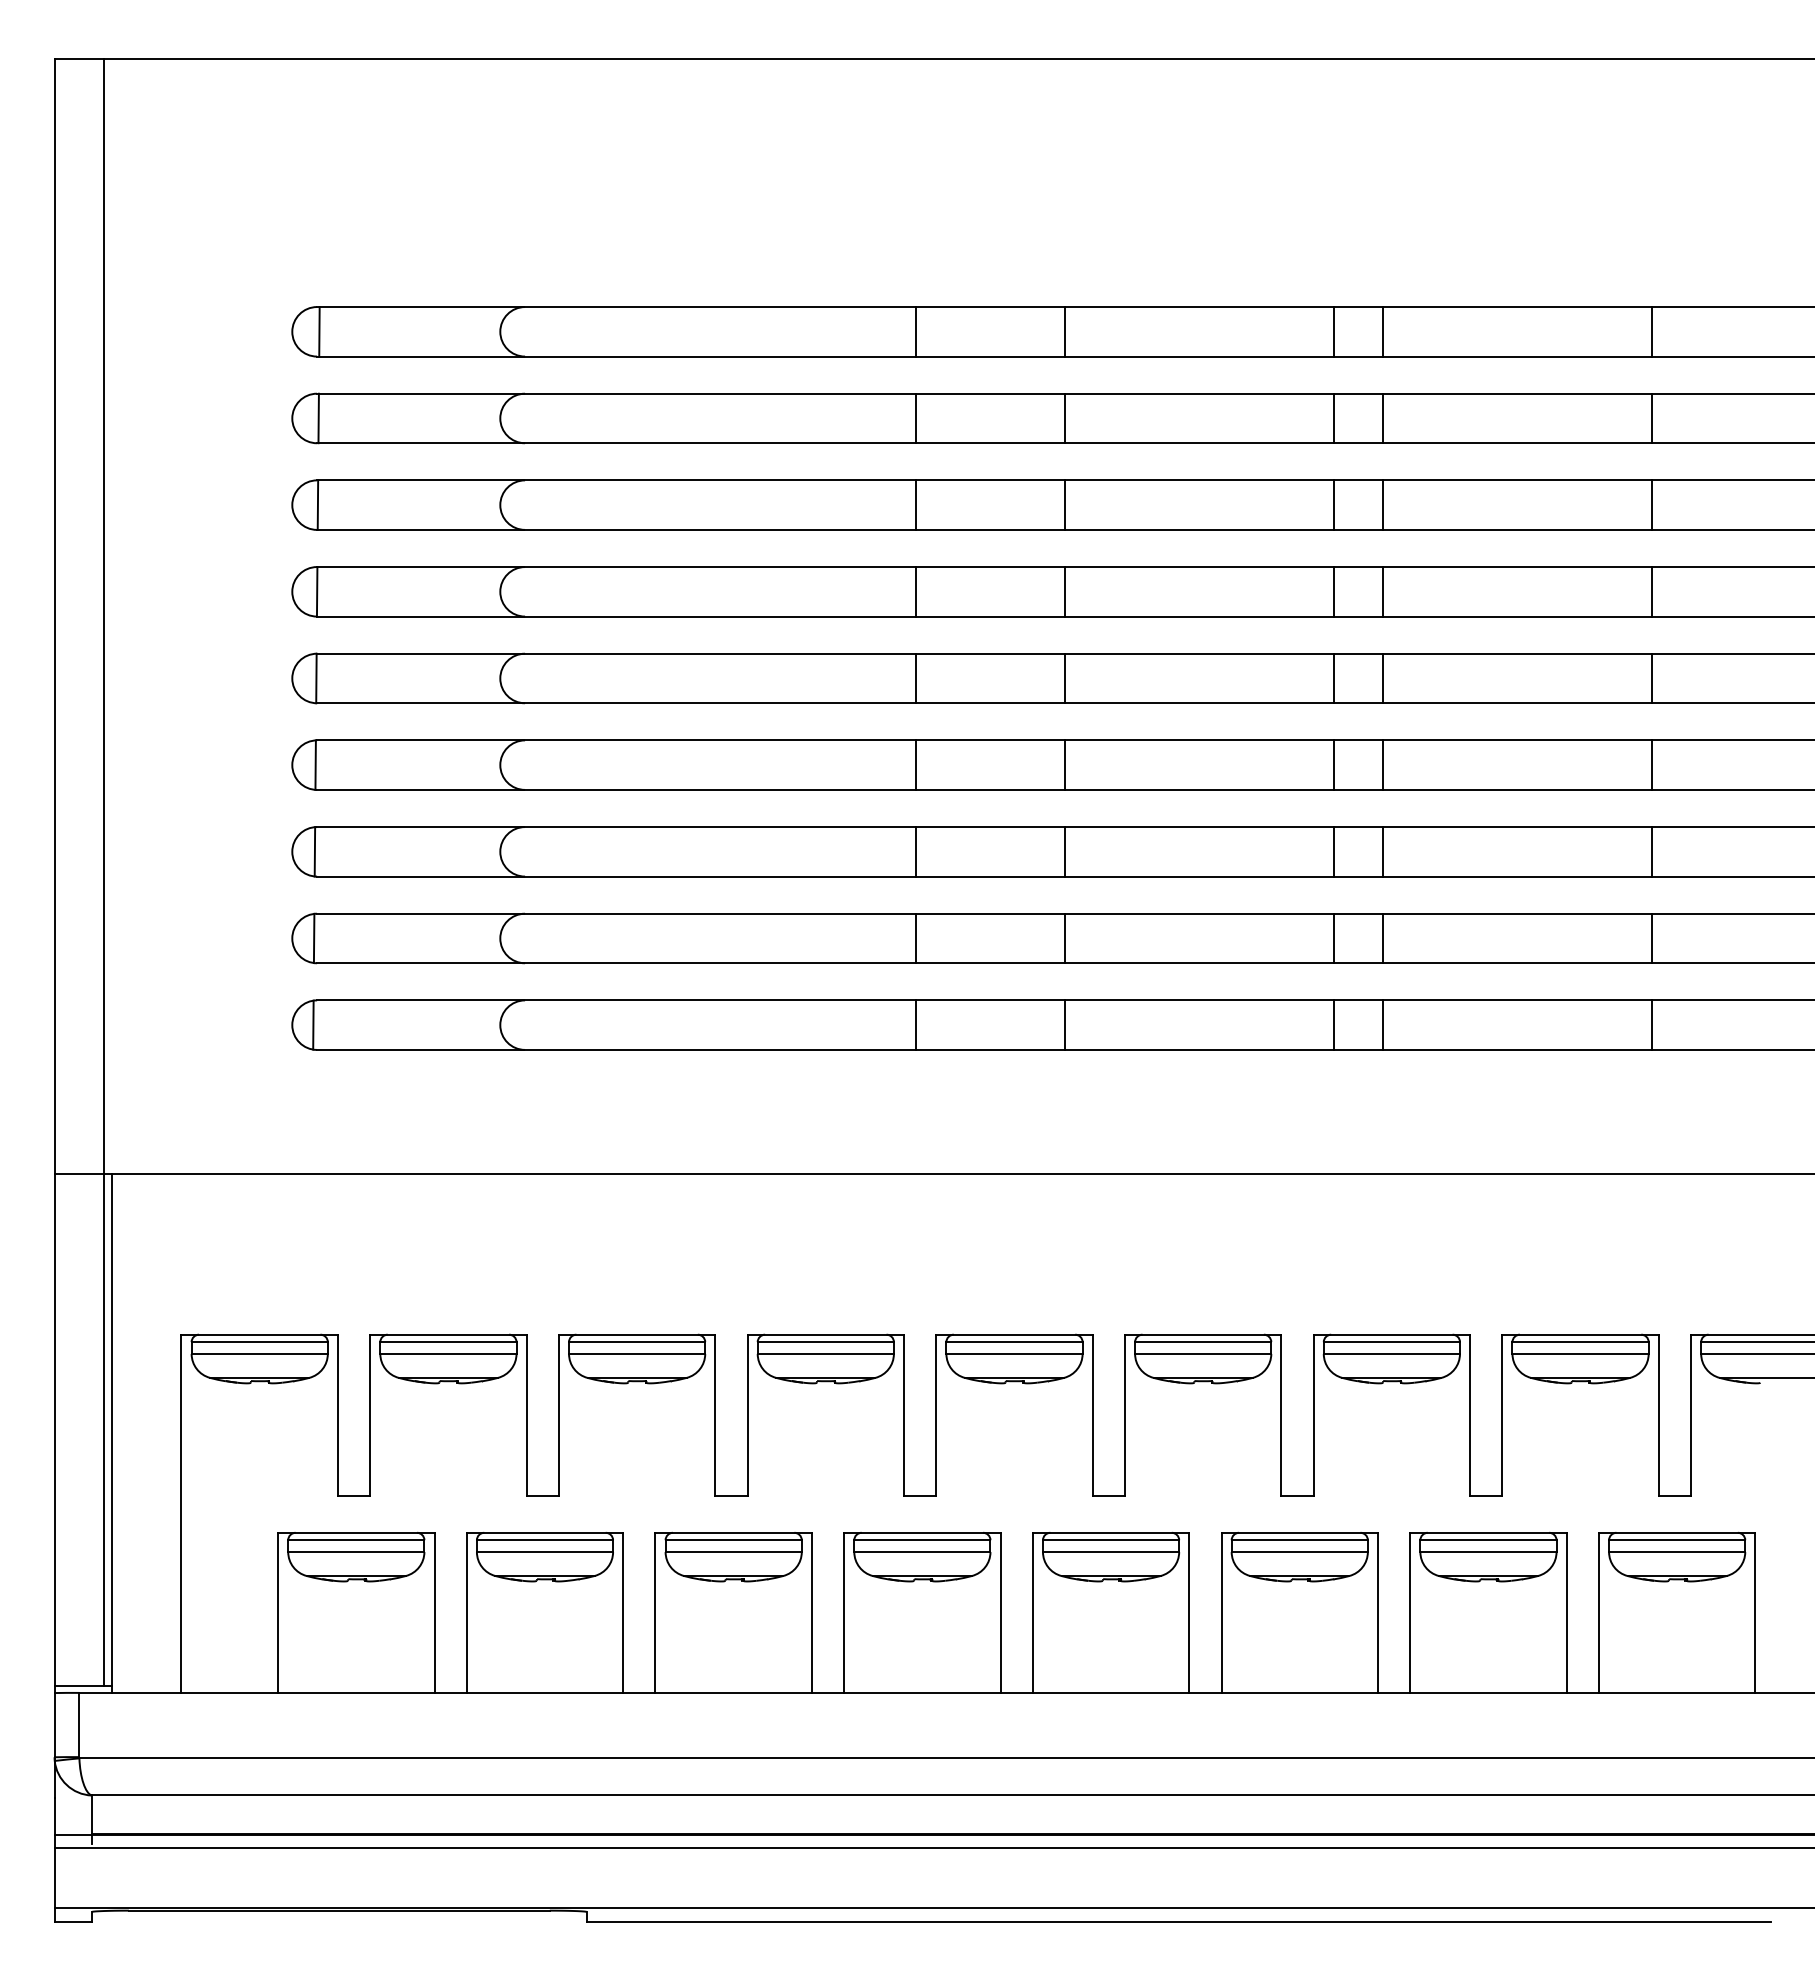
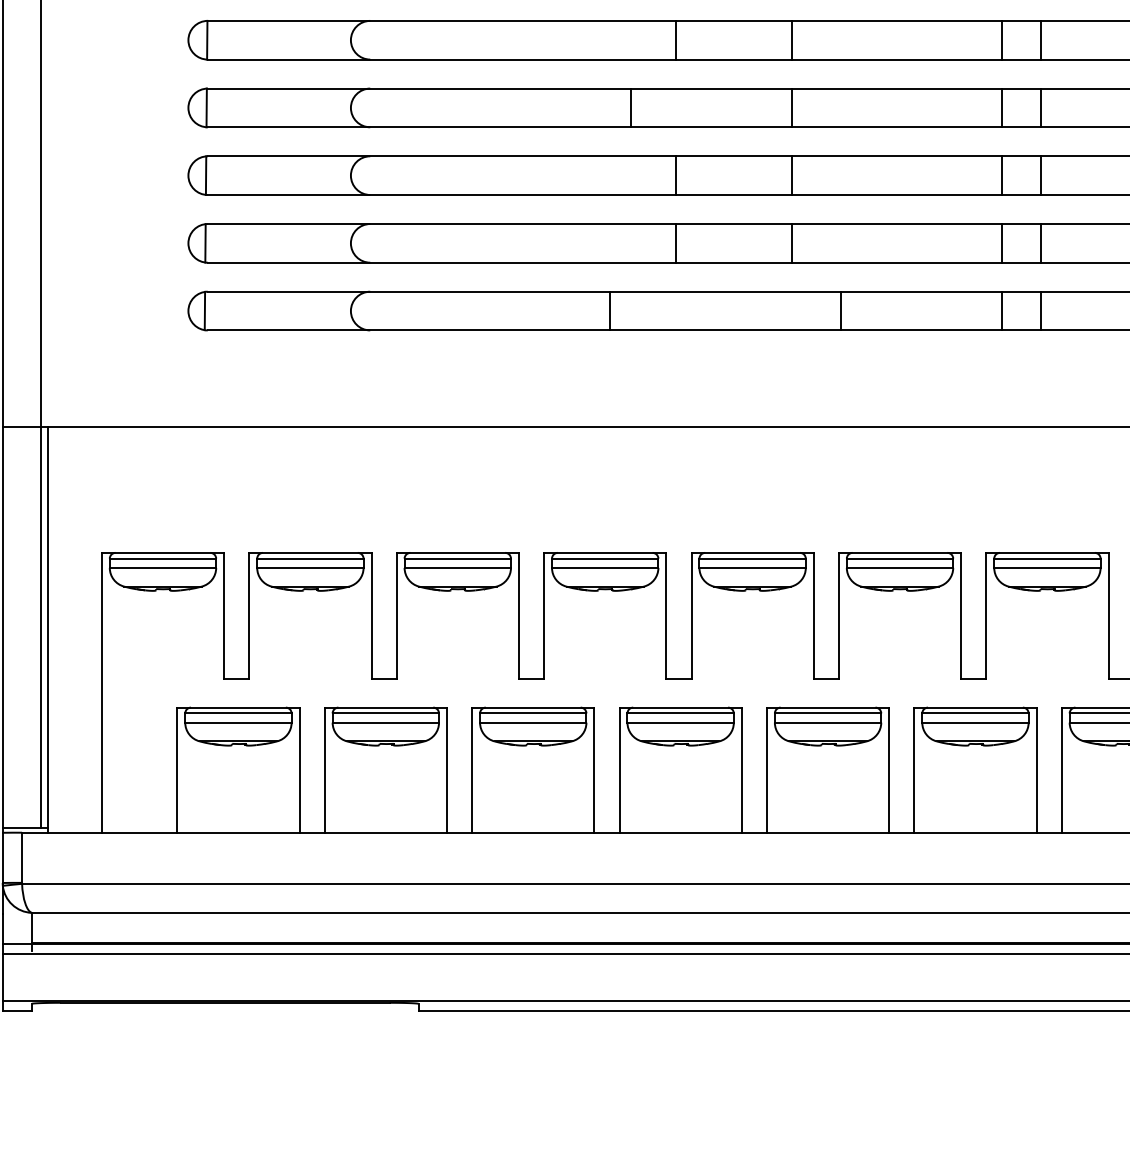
line: (916, 764) -> (630, 107), moved
line: (916, 1024) -> (609, 310), moved
line: (1064, 1024) -> (840, 310), moved

